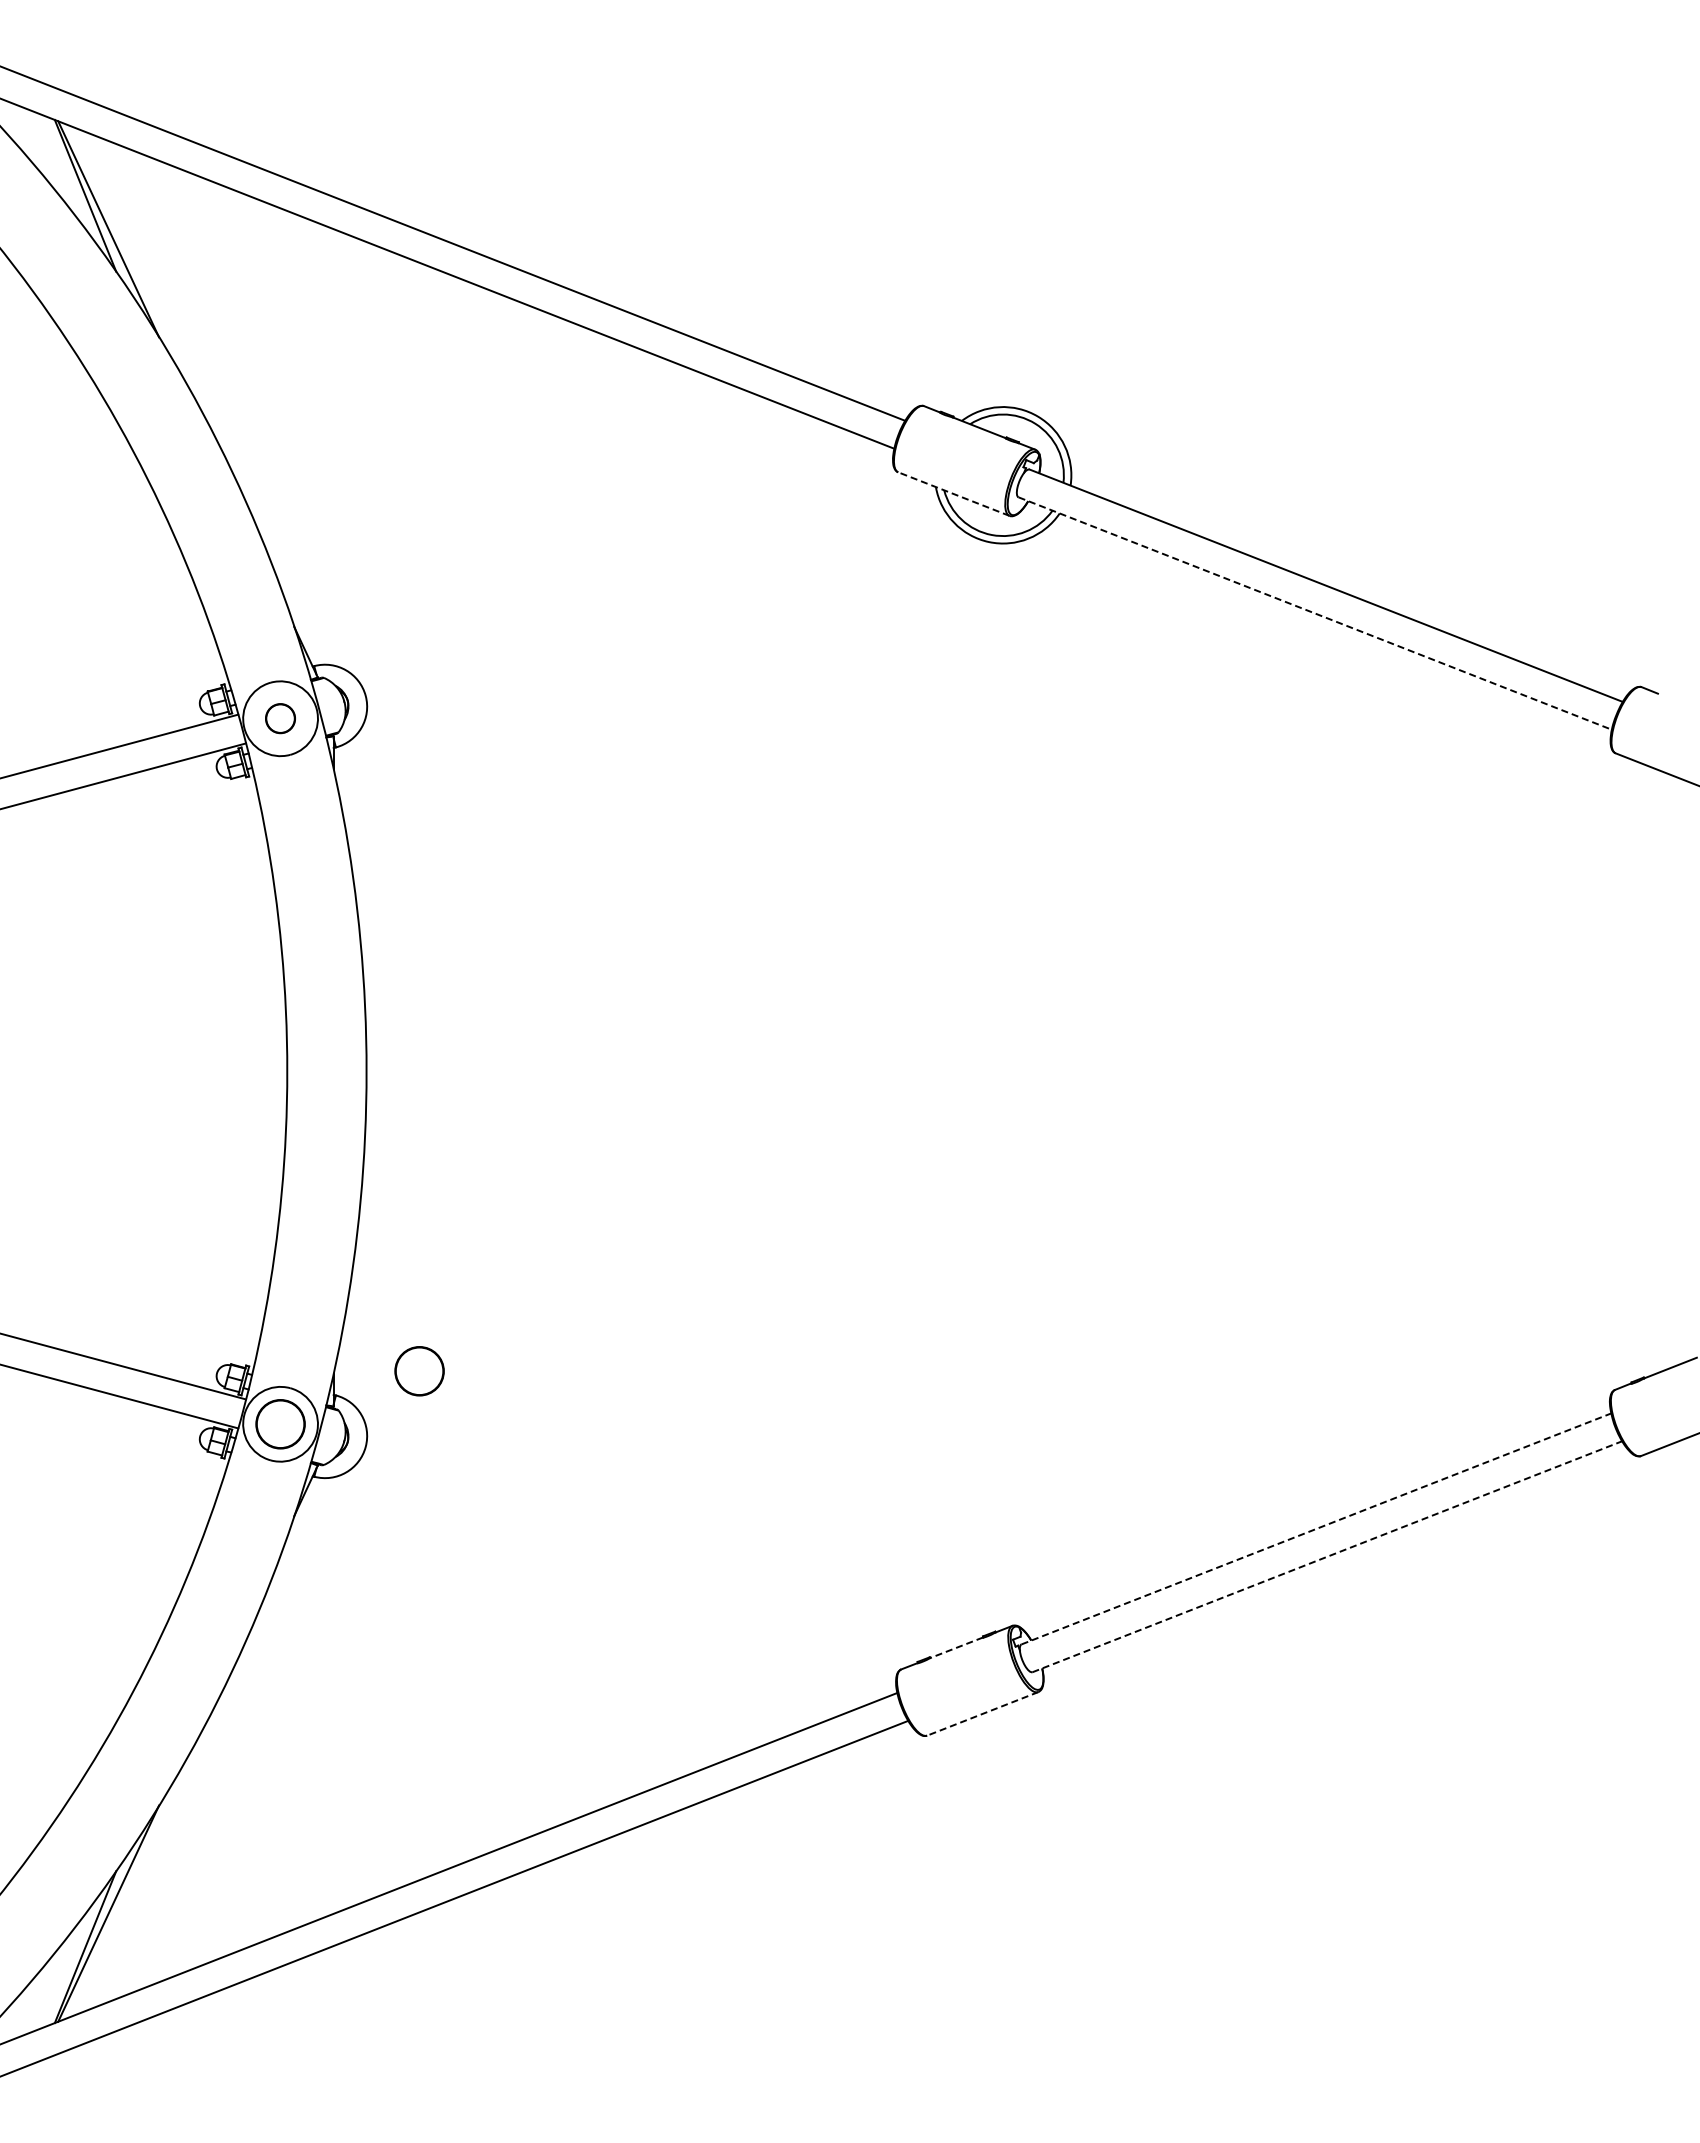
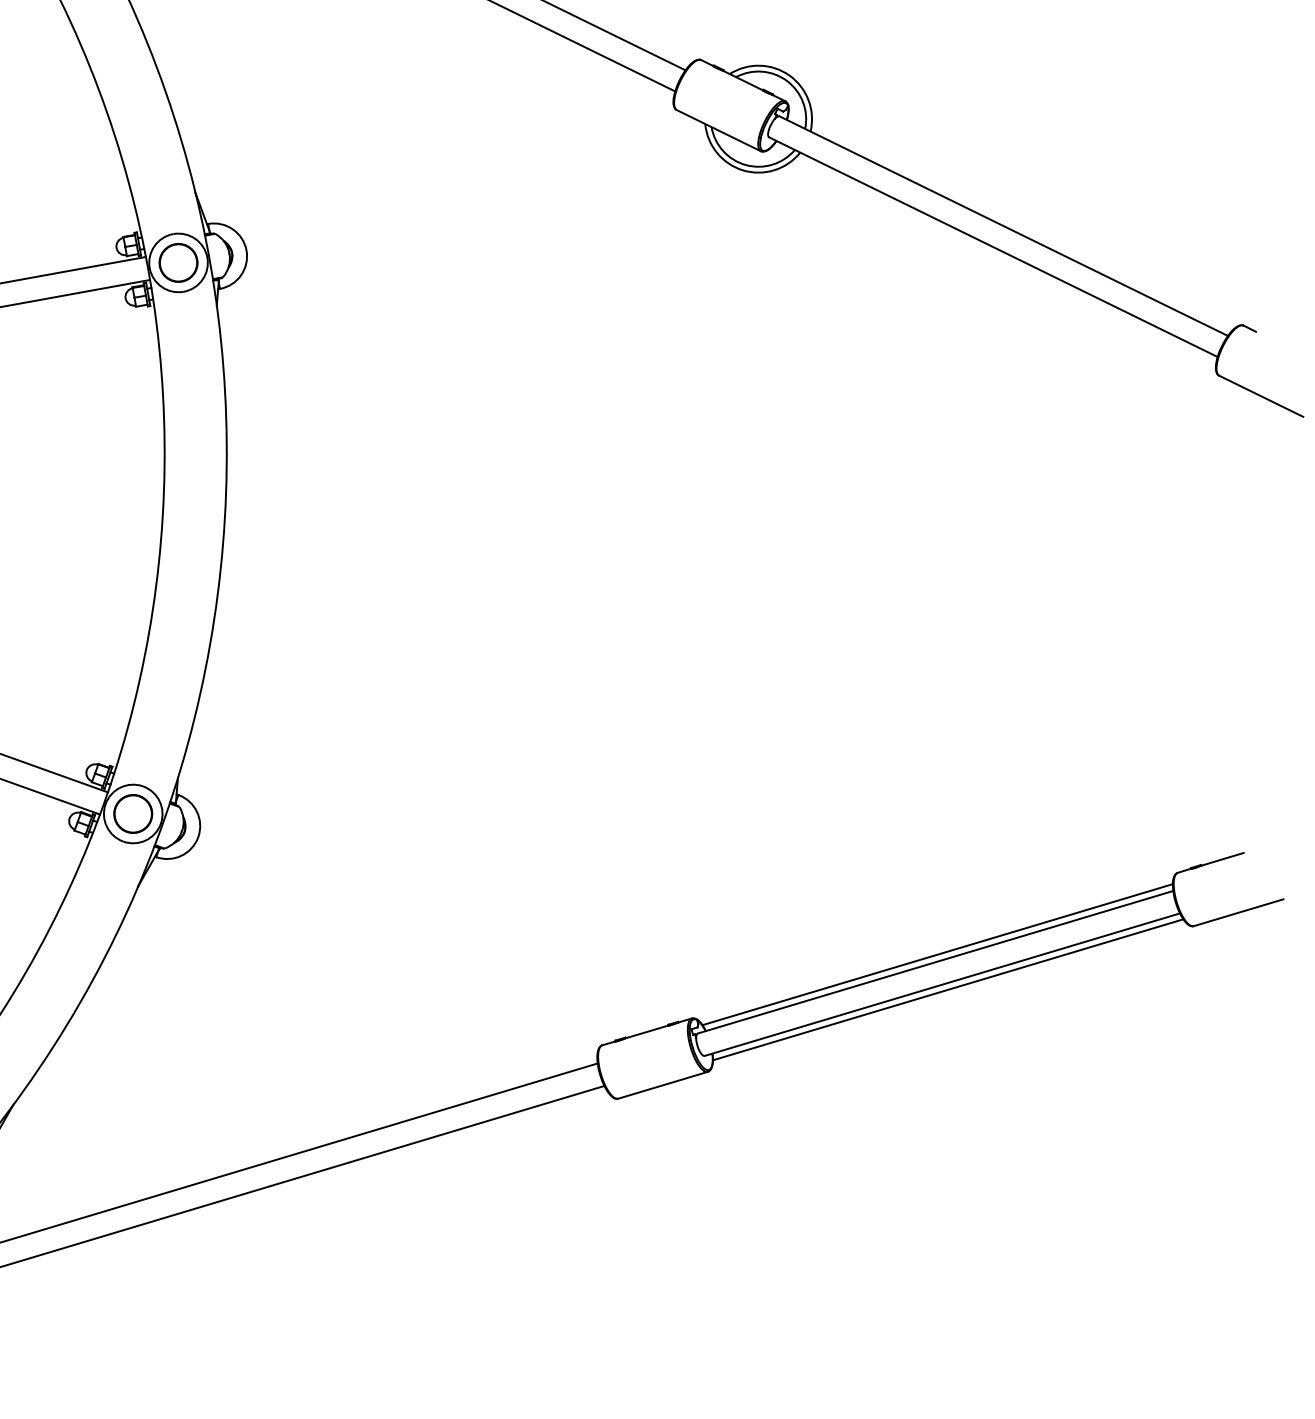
line: (953, 494) -> (718, 130), dashed -> solid
line: (1315, 613) -> (993, 247), dashed -> solid
circle: (280, 718) -> (178, 262), size x1.67
circle: (419, 1371) -> (245, 781), removed
line: (1317, 1518) -> (937, 954), added
line: (1316, 1528) -> (935, 961), dashed -> solid
line: (1327, 1556) -> (942, 984), dashed -> solid
line: (1335, 1562) -> (948, 989), added
line: (956, 1647) -> (646, 1031), dashed -> solid
line: (982, 1713) -> (662, 1084), dashed -> solid

